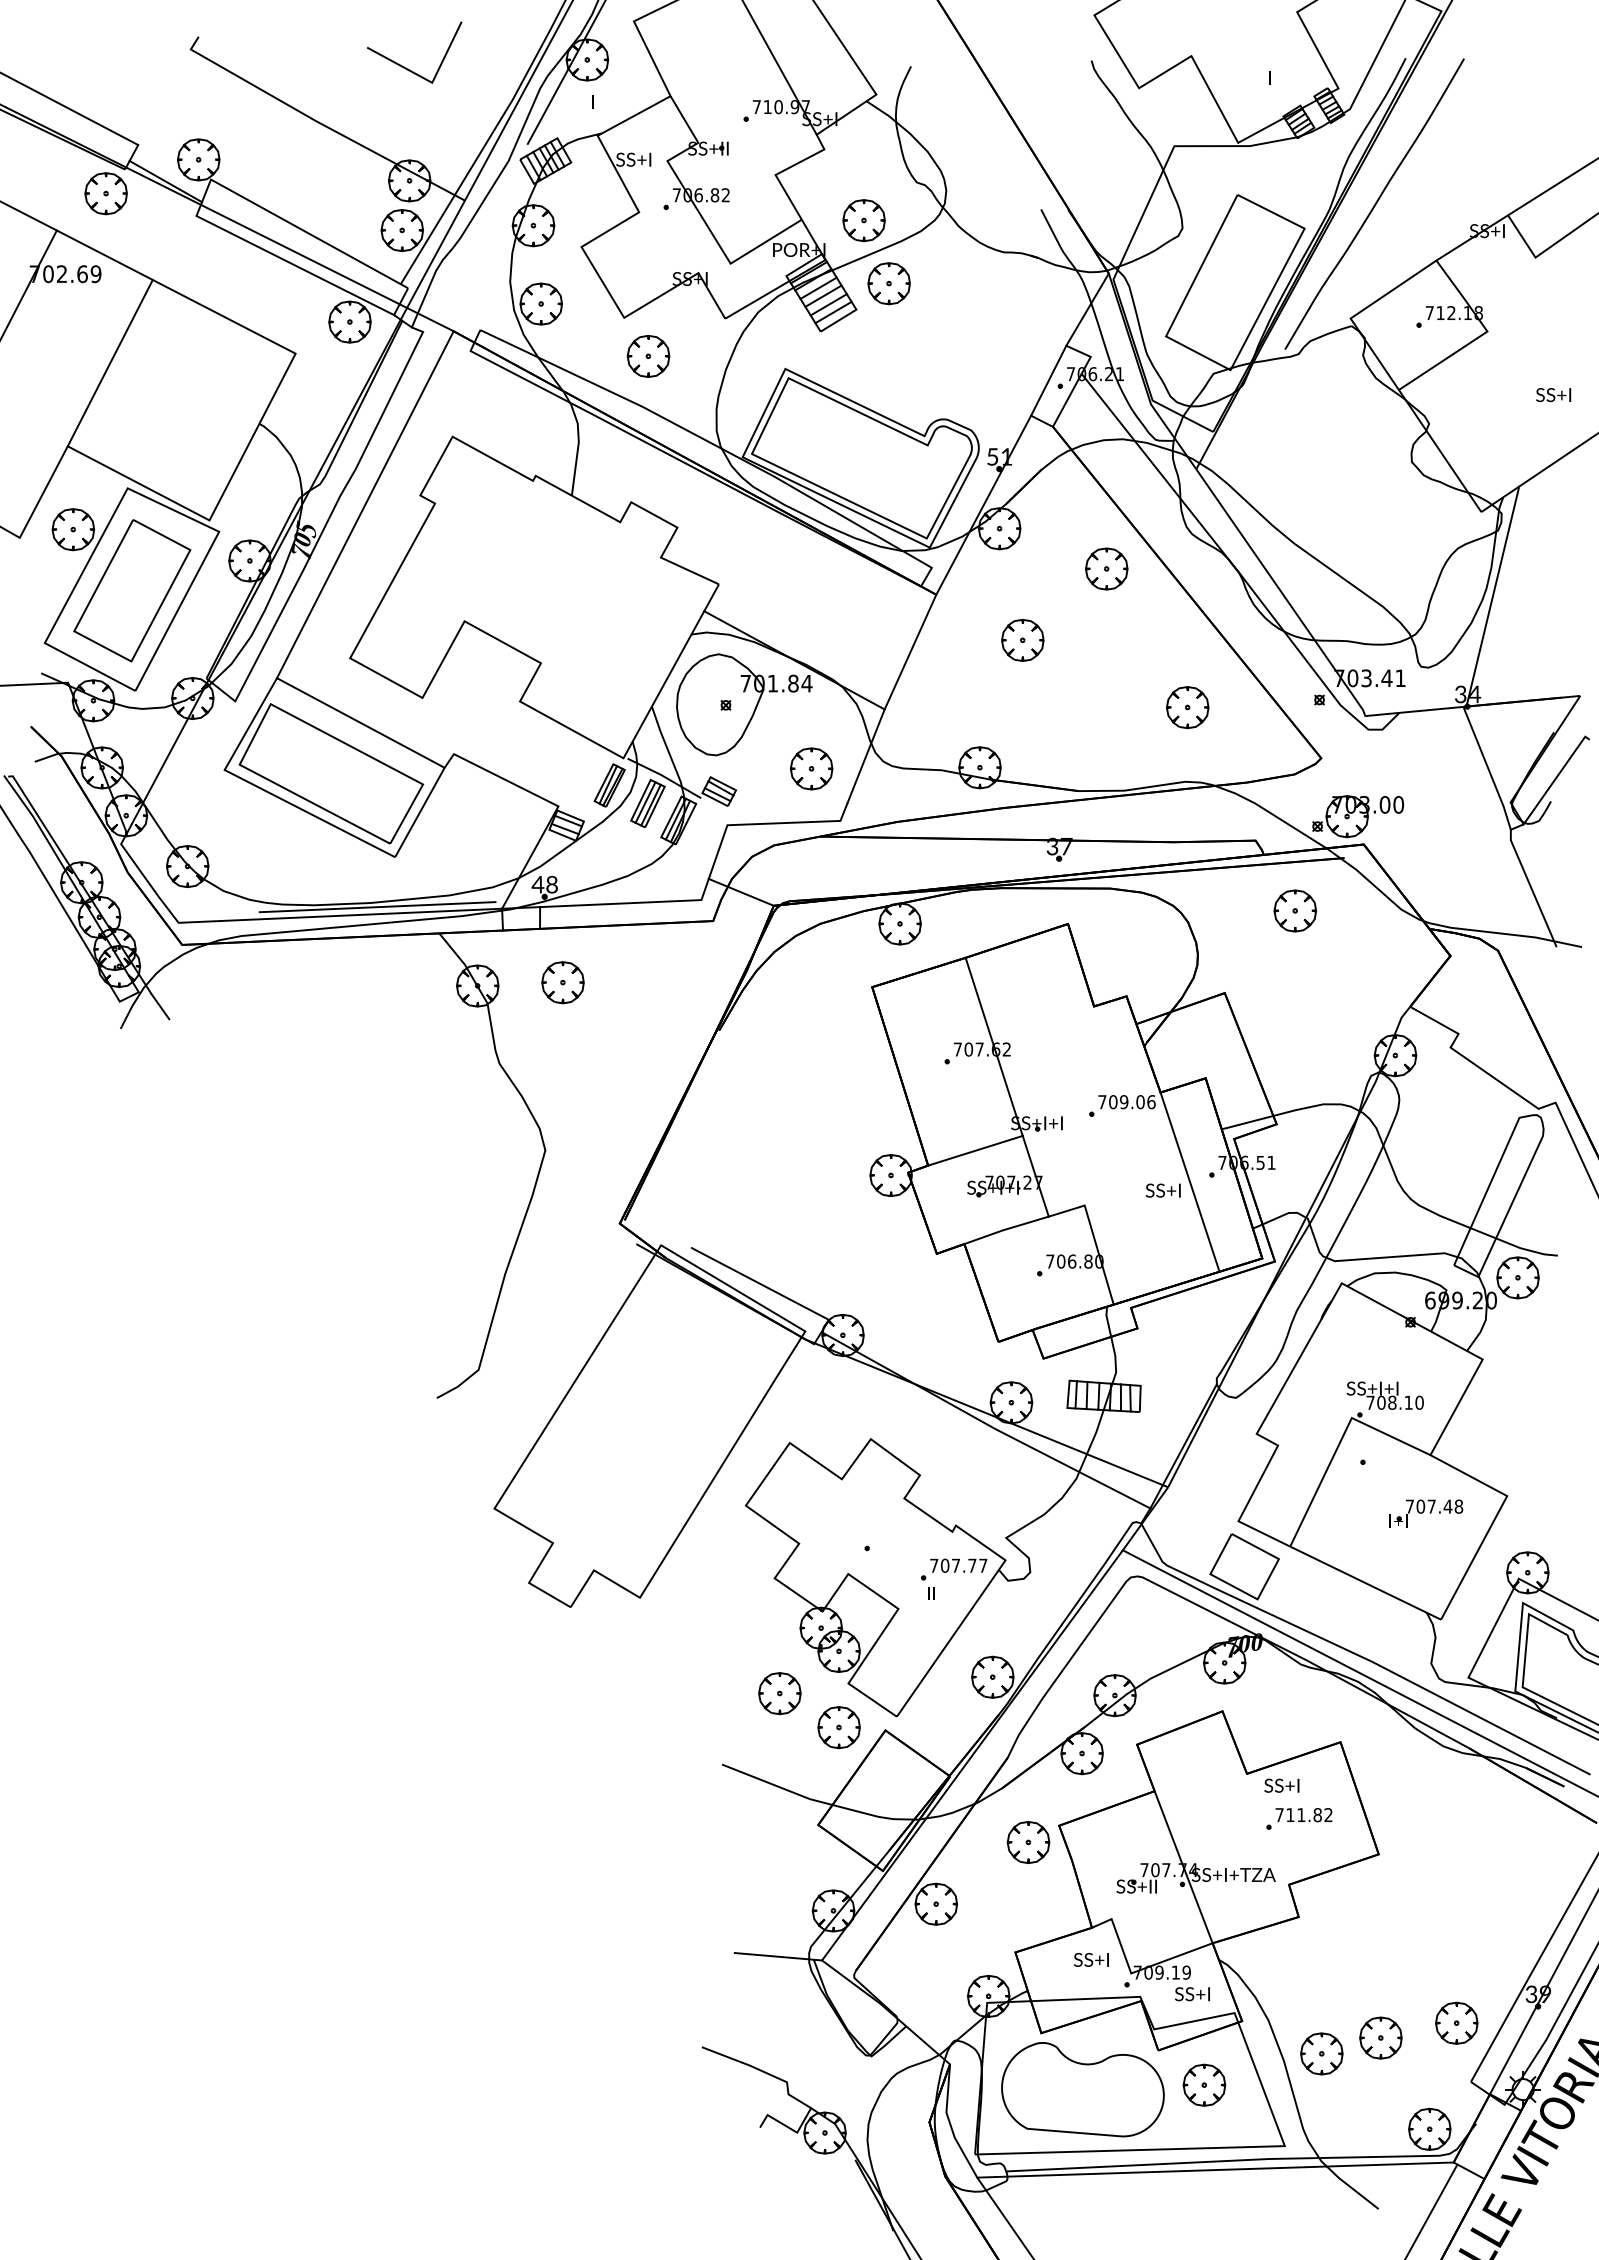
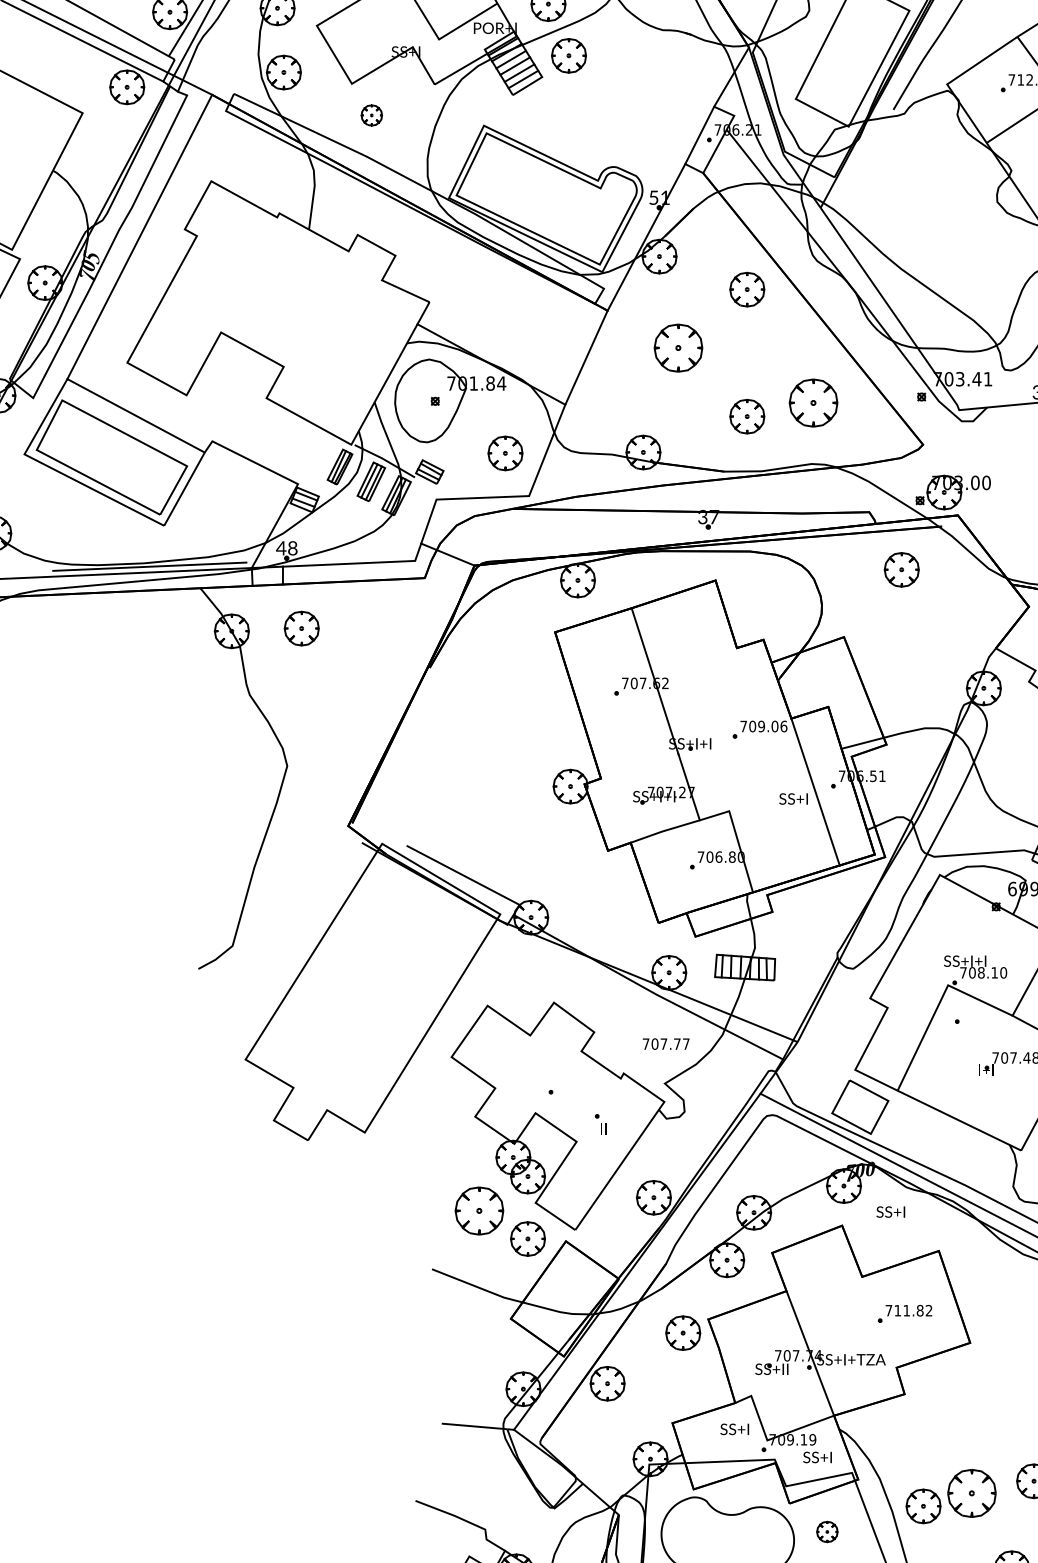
part: (648, 356) -> (371, 115), size x0.6
part: (1022, 640) -> (678, 348), size x1.4
part: (1187, 707) -> (813, 403), size x1.4
part: (1106, 723) -> (747, 416), added
line: (975, 1150) -> (639, 766), removed
text: (958, 1565) -> (665, 1043), moved
part: (779, 1693) -> (479, 1211), size x1.4
text: (1281, 1785) -> (890, 1211), moved
part: (1380, 2037) -> (971, 1492), size x1.4
part: (1204, 2084) -> (827, 1531), size x0.6

